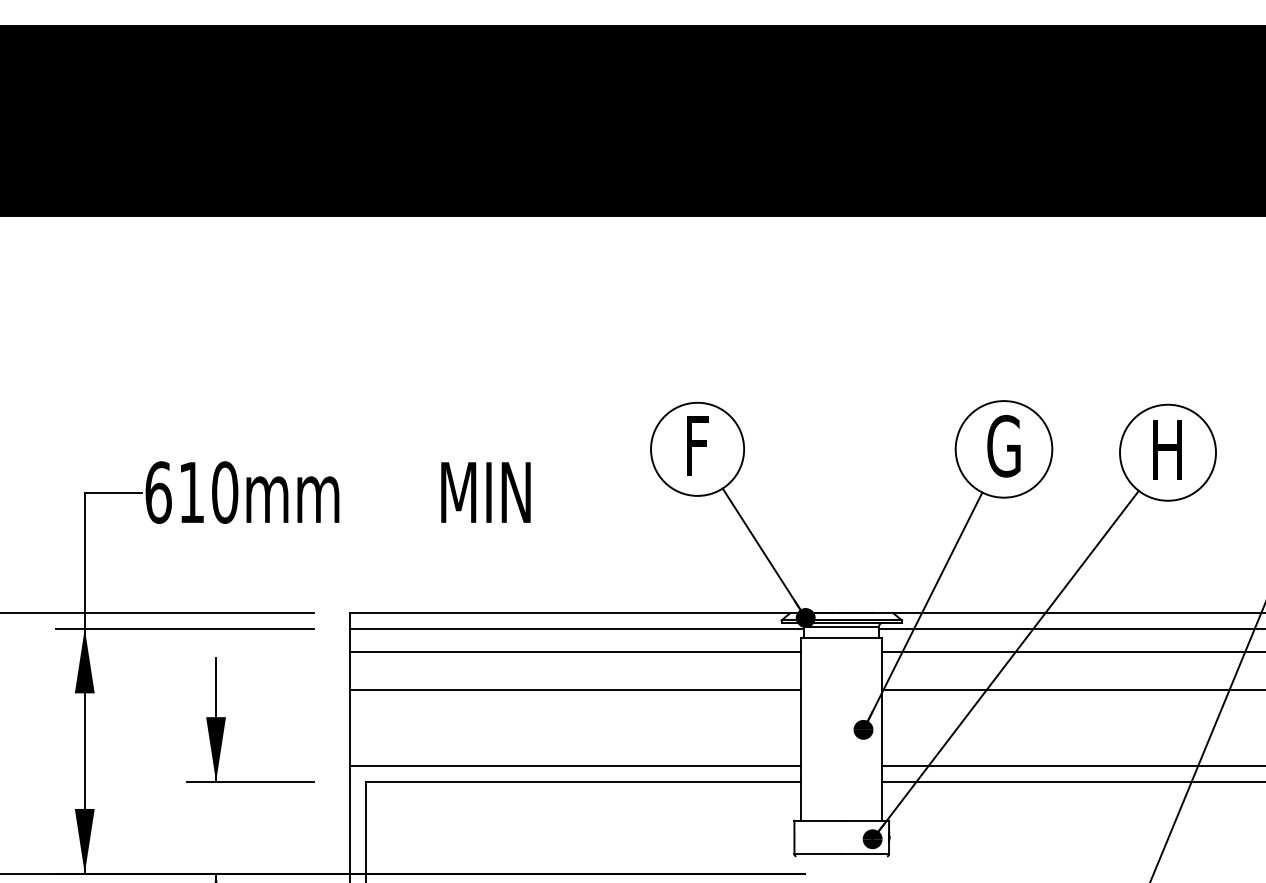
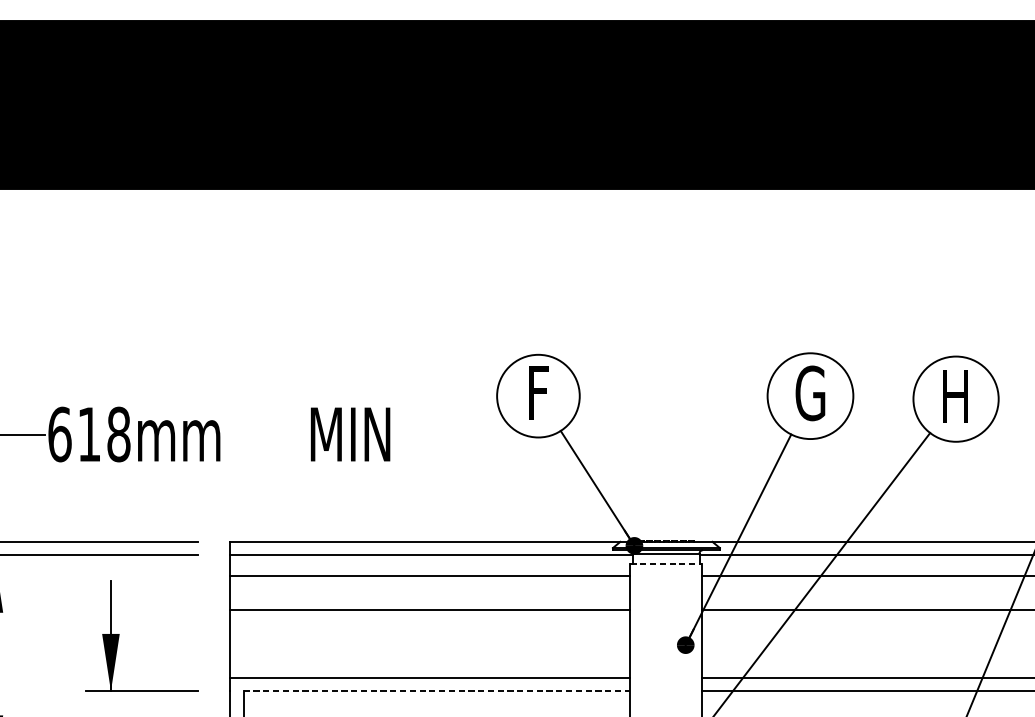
text: (225, 492) -> (119, 434), 610mm -> 618mm
line: (841, 638) -> (666, 564), solid -> dashed
line: (583, 781) -> (437, 691), solid -> dashed

